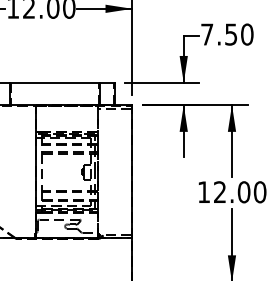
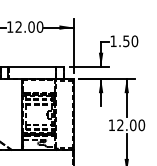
text: (207, 33) -> (113, 40), 7.50 -> 1.50

